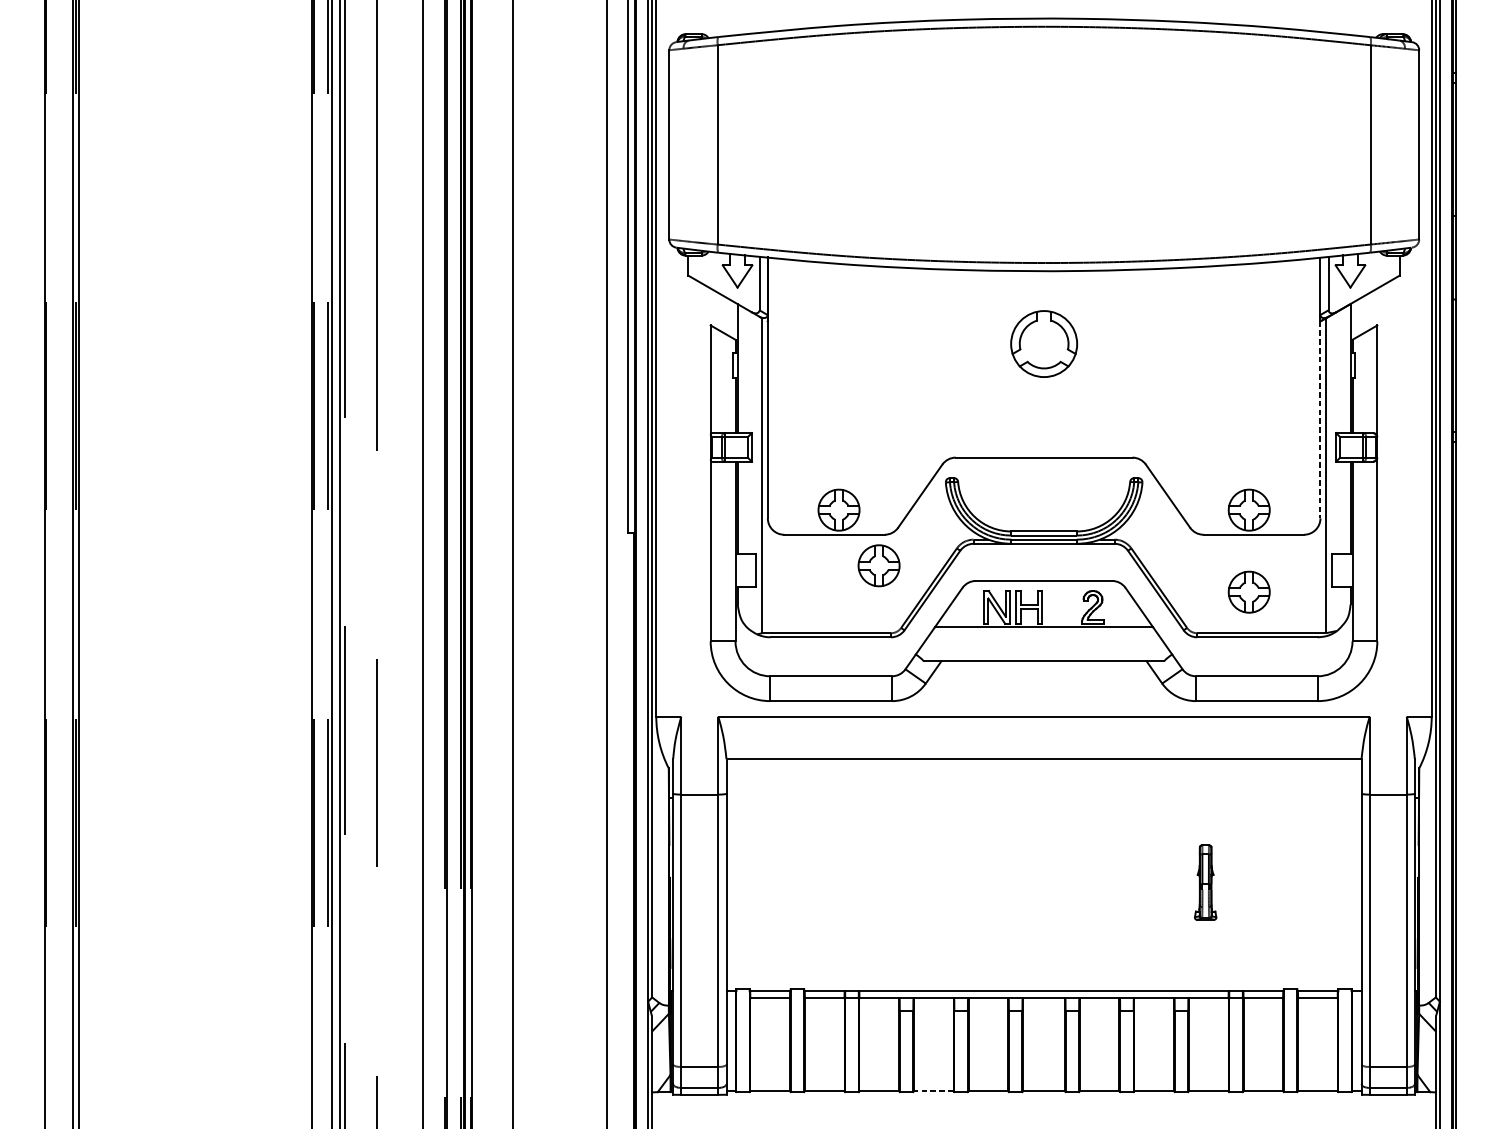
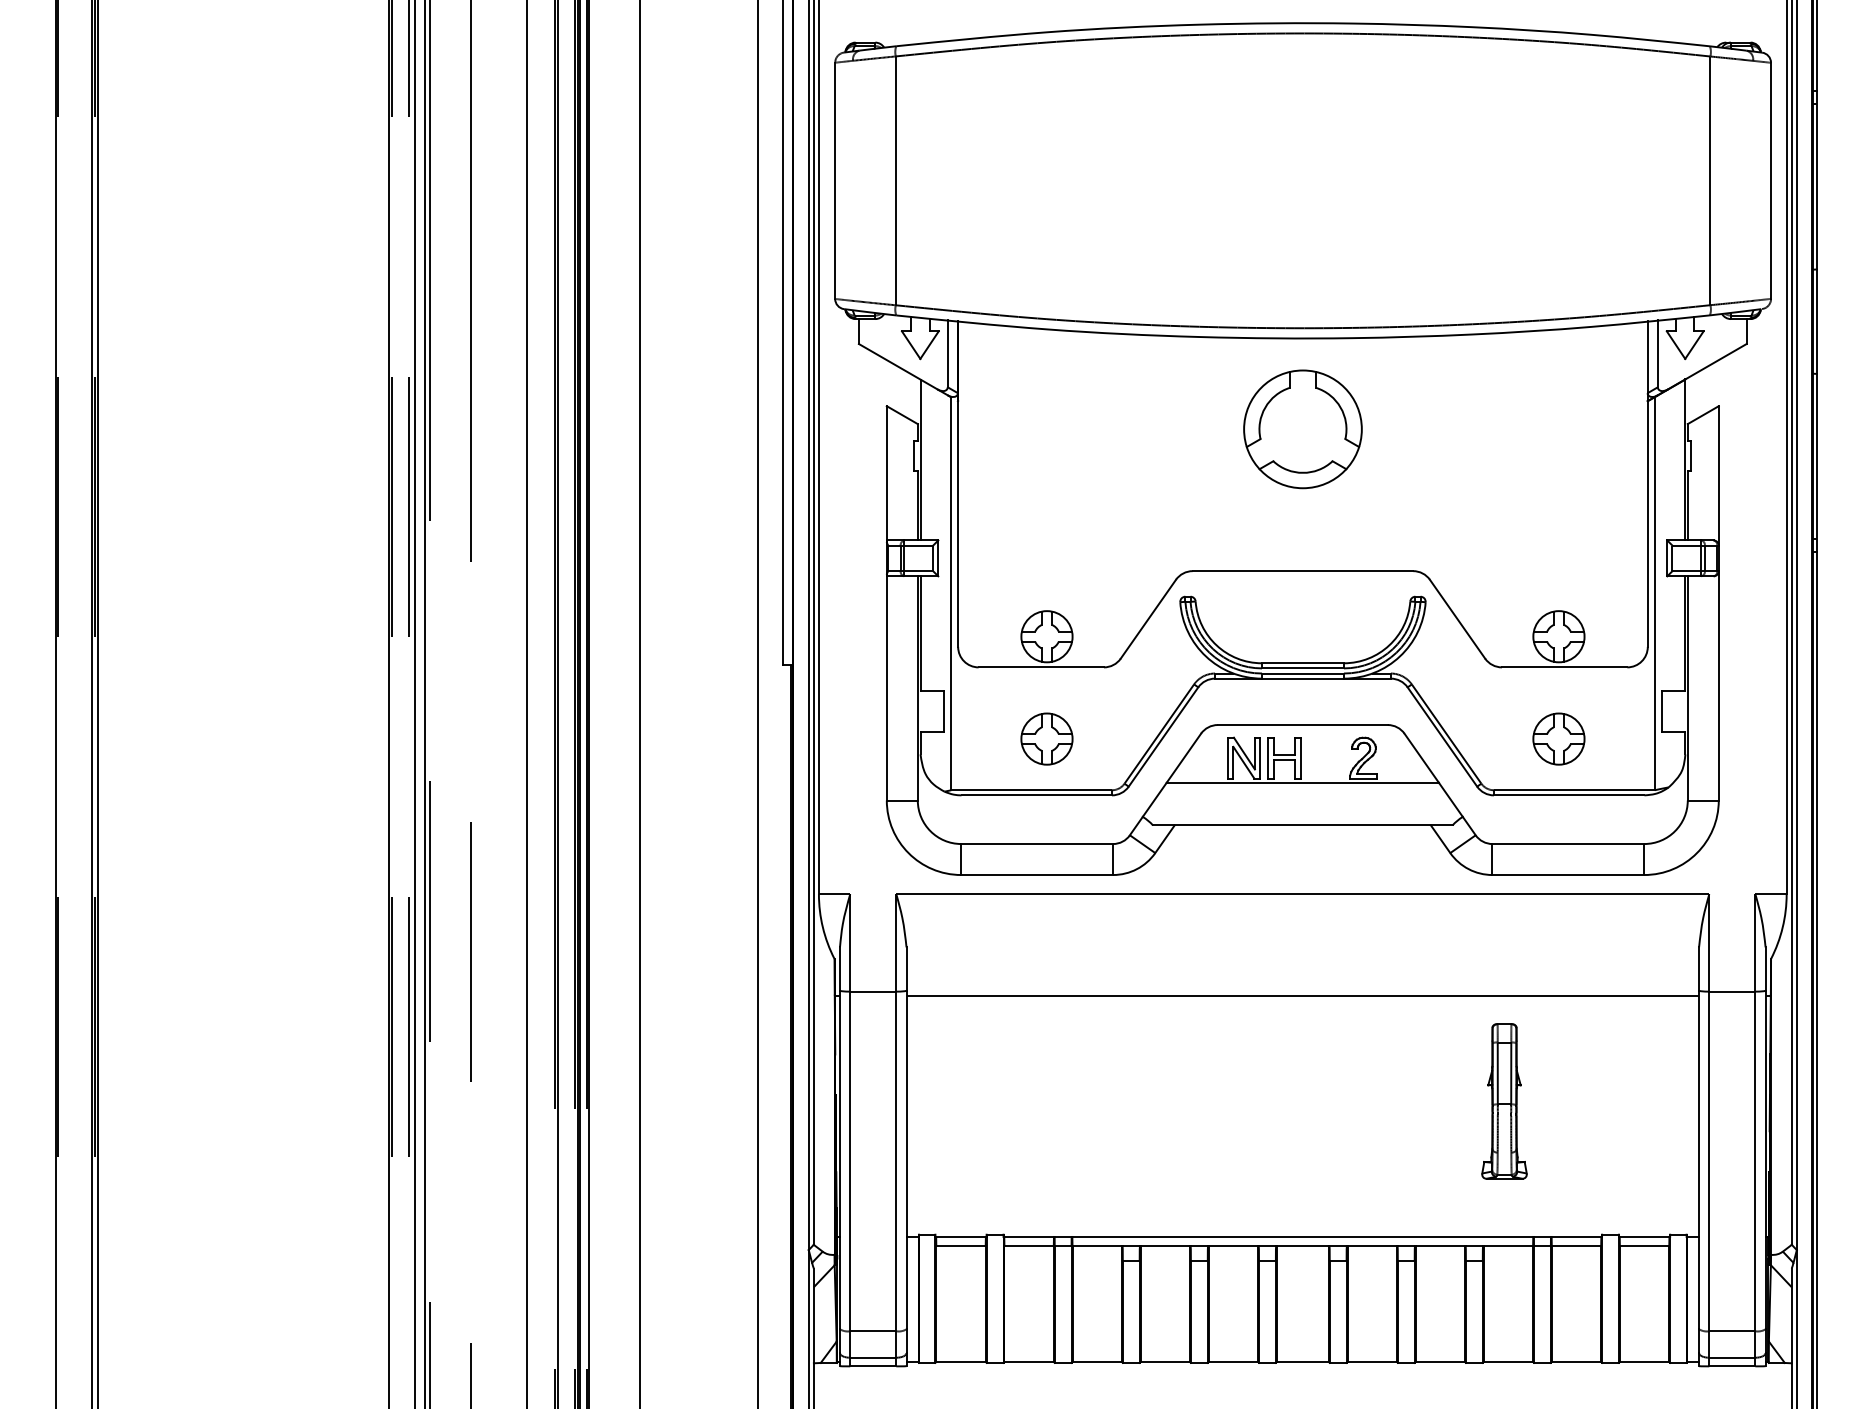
part: (1043, 344) -> (1302, 429), size x1.43
line: (1320, 420) -> (1647, 524), dashed -> solid
part: (878, 565) -> (1046, 738), moved
line: (1043, 759) -> (1302, 995), moved
part: (1205, 882) -> (1504, 1101), size x1.67
line: (933, 1090) -> (1165, 1361), dashed -> solid

